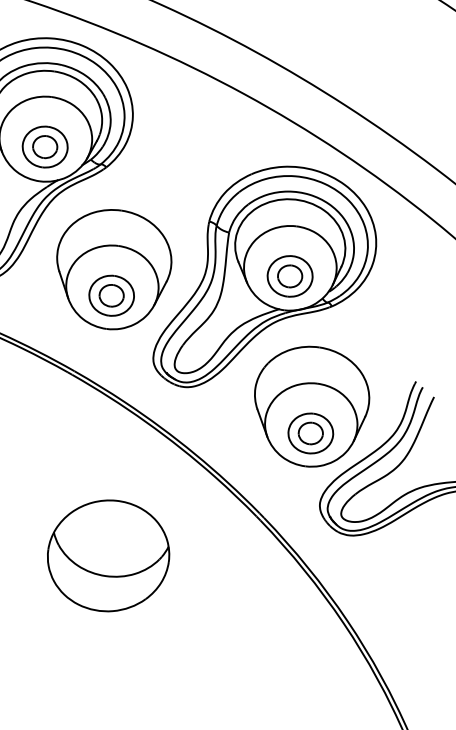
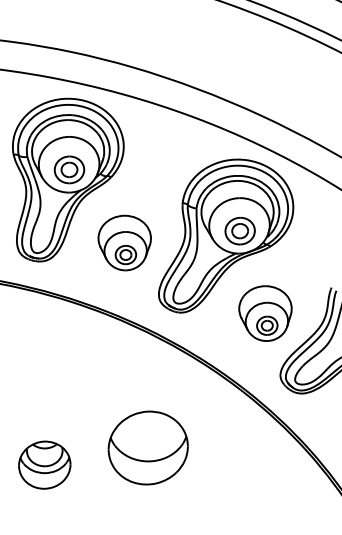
part: (112, 268) -> (124, 242), size x0.7
part: (310, 406) -> (265, 313), size x0.7
part: (107, 554) -> (147, 447), moved

